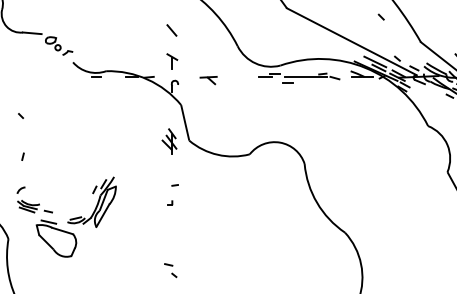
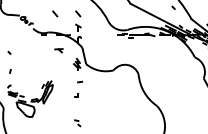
line: (122, 29) -> (55, 13), added
part: (207, 80) -> (58, 50), moved
part: (172, 194) -> (78, 88), size x1.6

